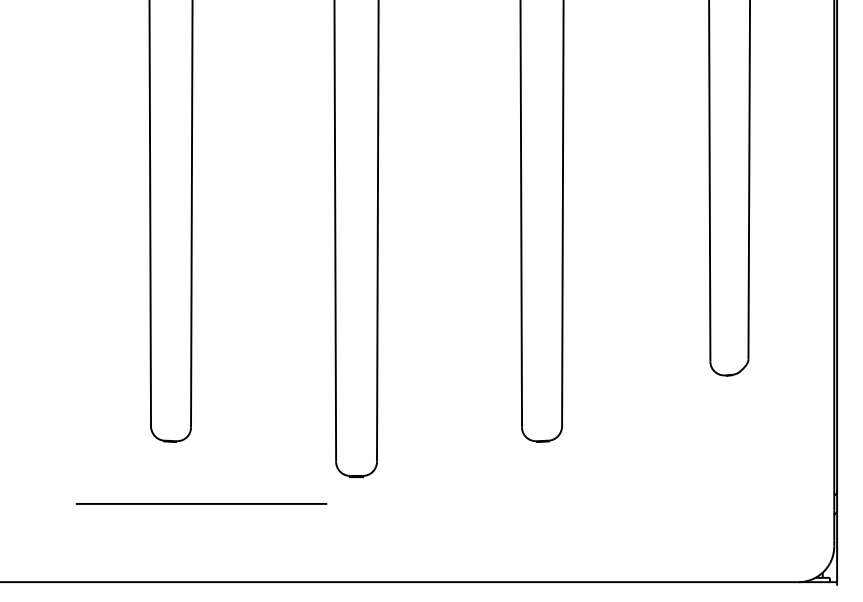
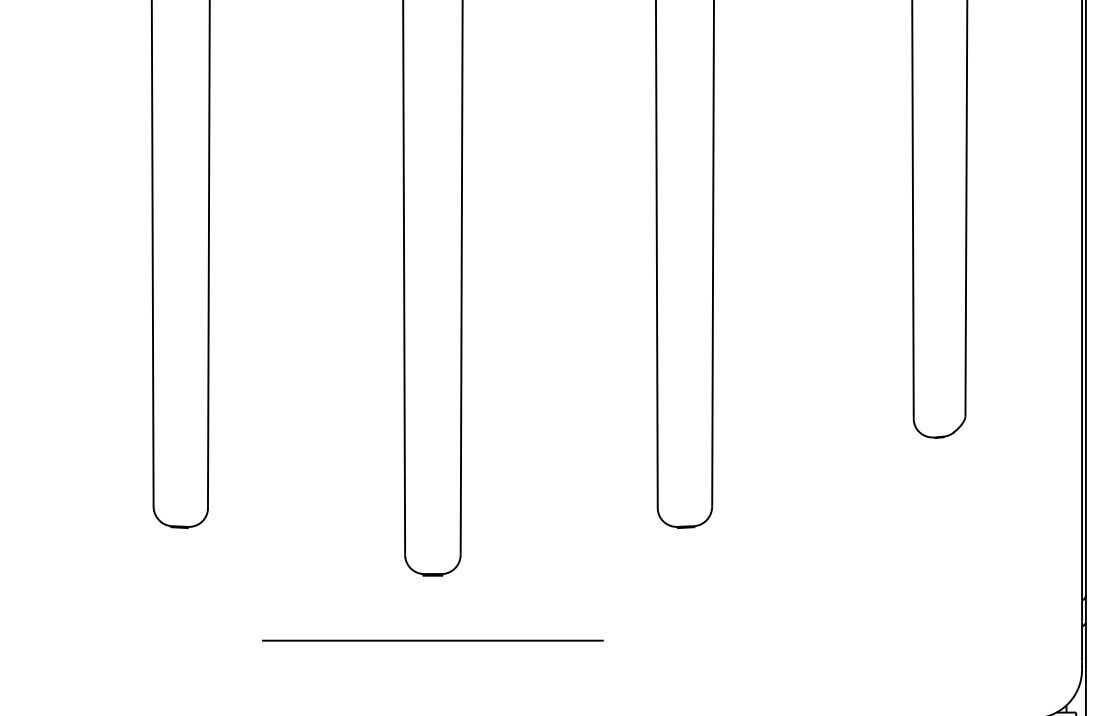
line: (201, 503) -> (432, 640), moved

